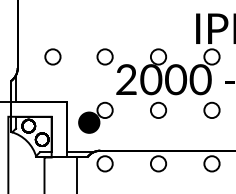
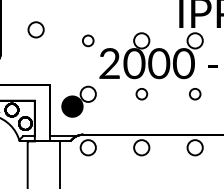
circle: (52, 56) -> (35, 29), moved
circle: (104, 56) -> (87, 40), size x0.7
circle: (158, 109) -> (141, 93), size x0.7
circle: (211, 109) -> (194, 93), size x0.7

